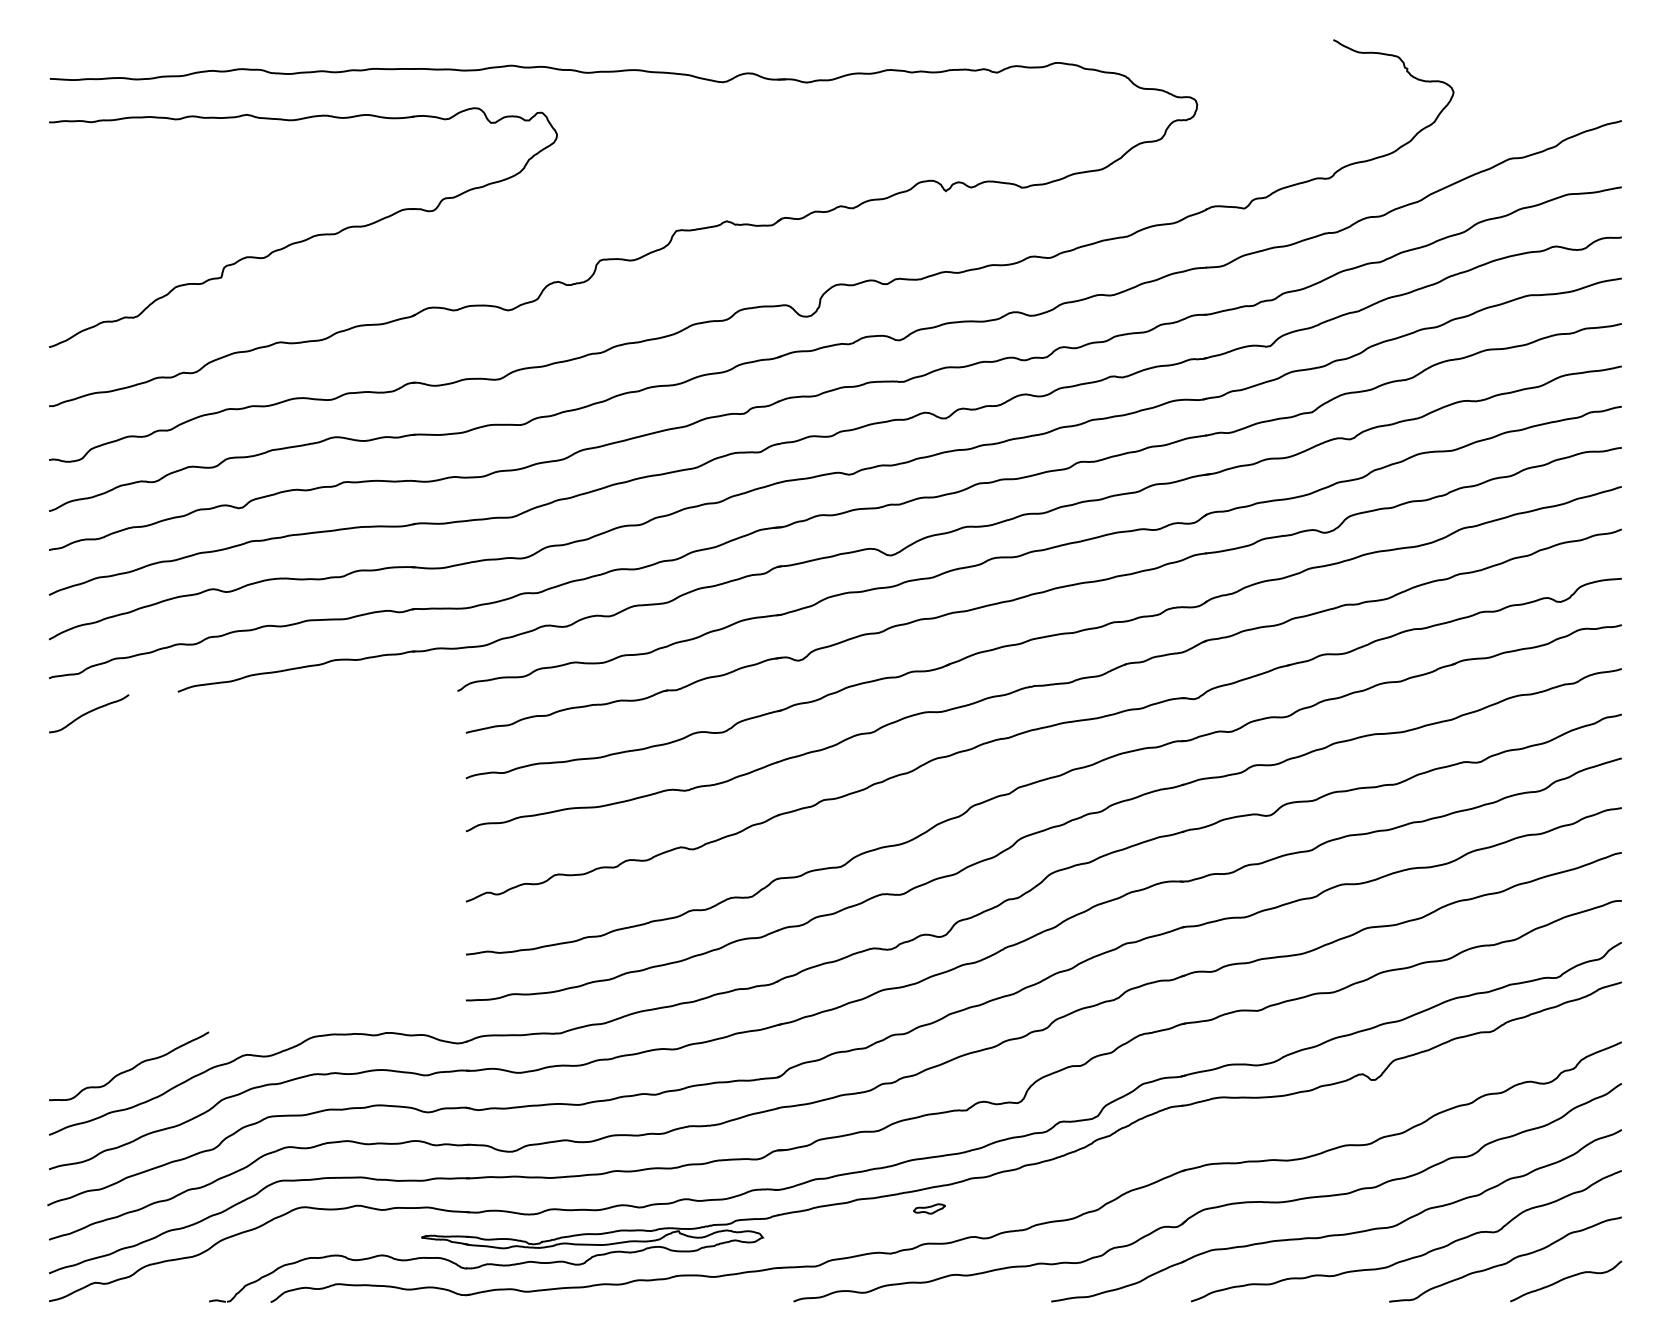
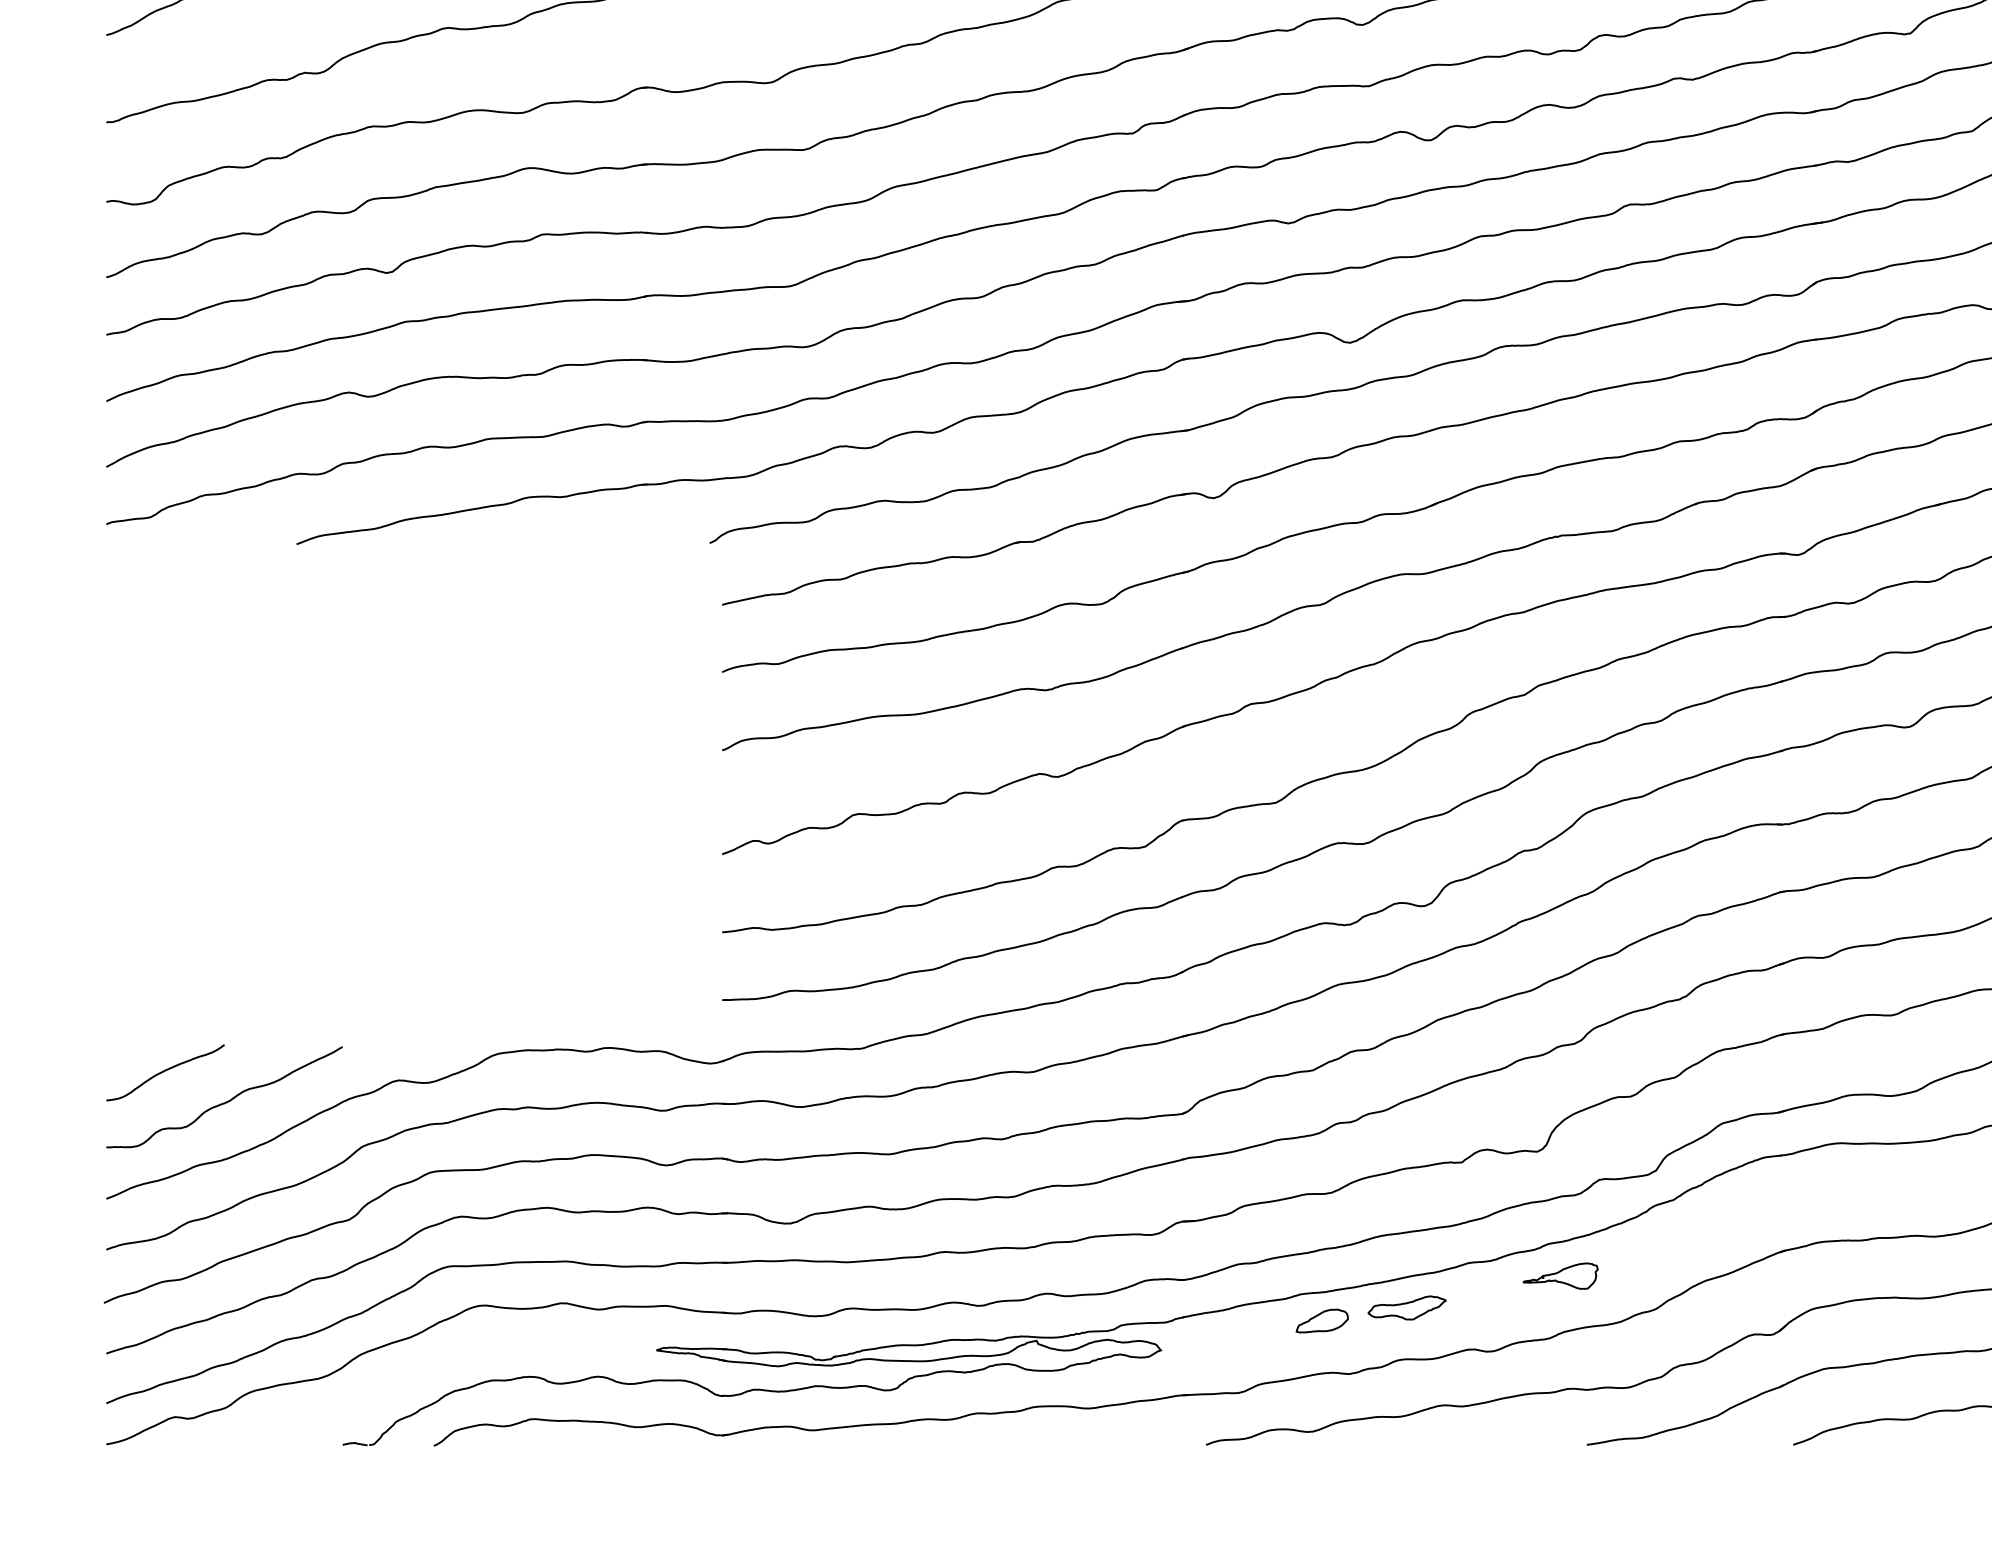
curve: (89, 712) -> (166, 1071), moved
part: (1033, 1186) -> (1560, 1274), added
part: (929, 1208) -> (1406, 1307), size x1.67
part: (871, 1217) -> (1321, 1320), added

